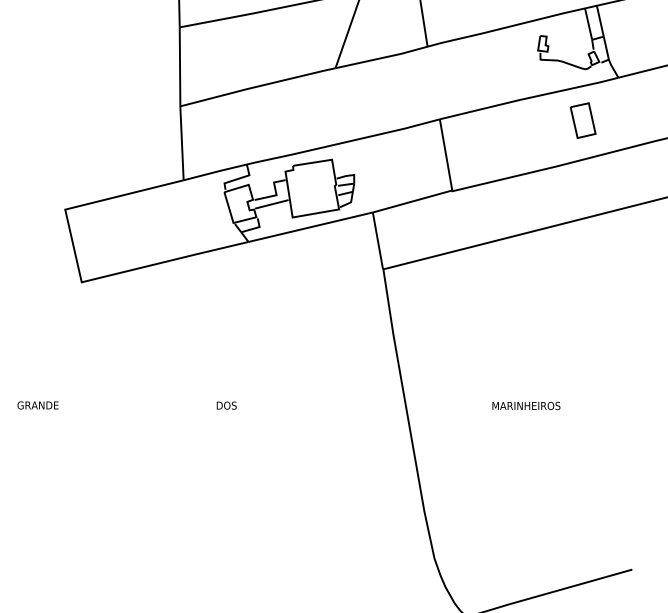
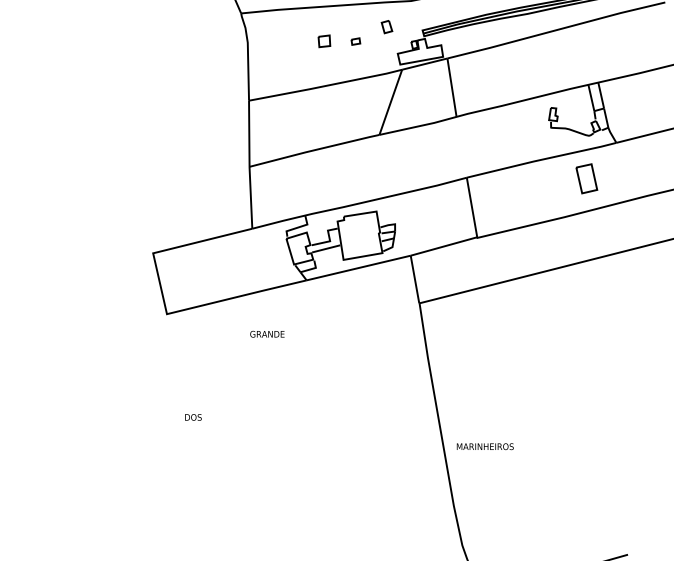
text: (38, 404) -> (267, 333), moved
text: (226, 405) -> (193, 417), moved
text: (525, 405) -> (484, 446), moved

